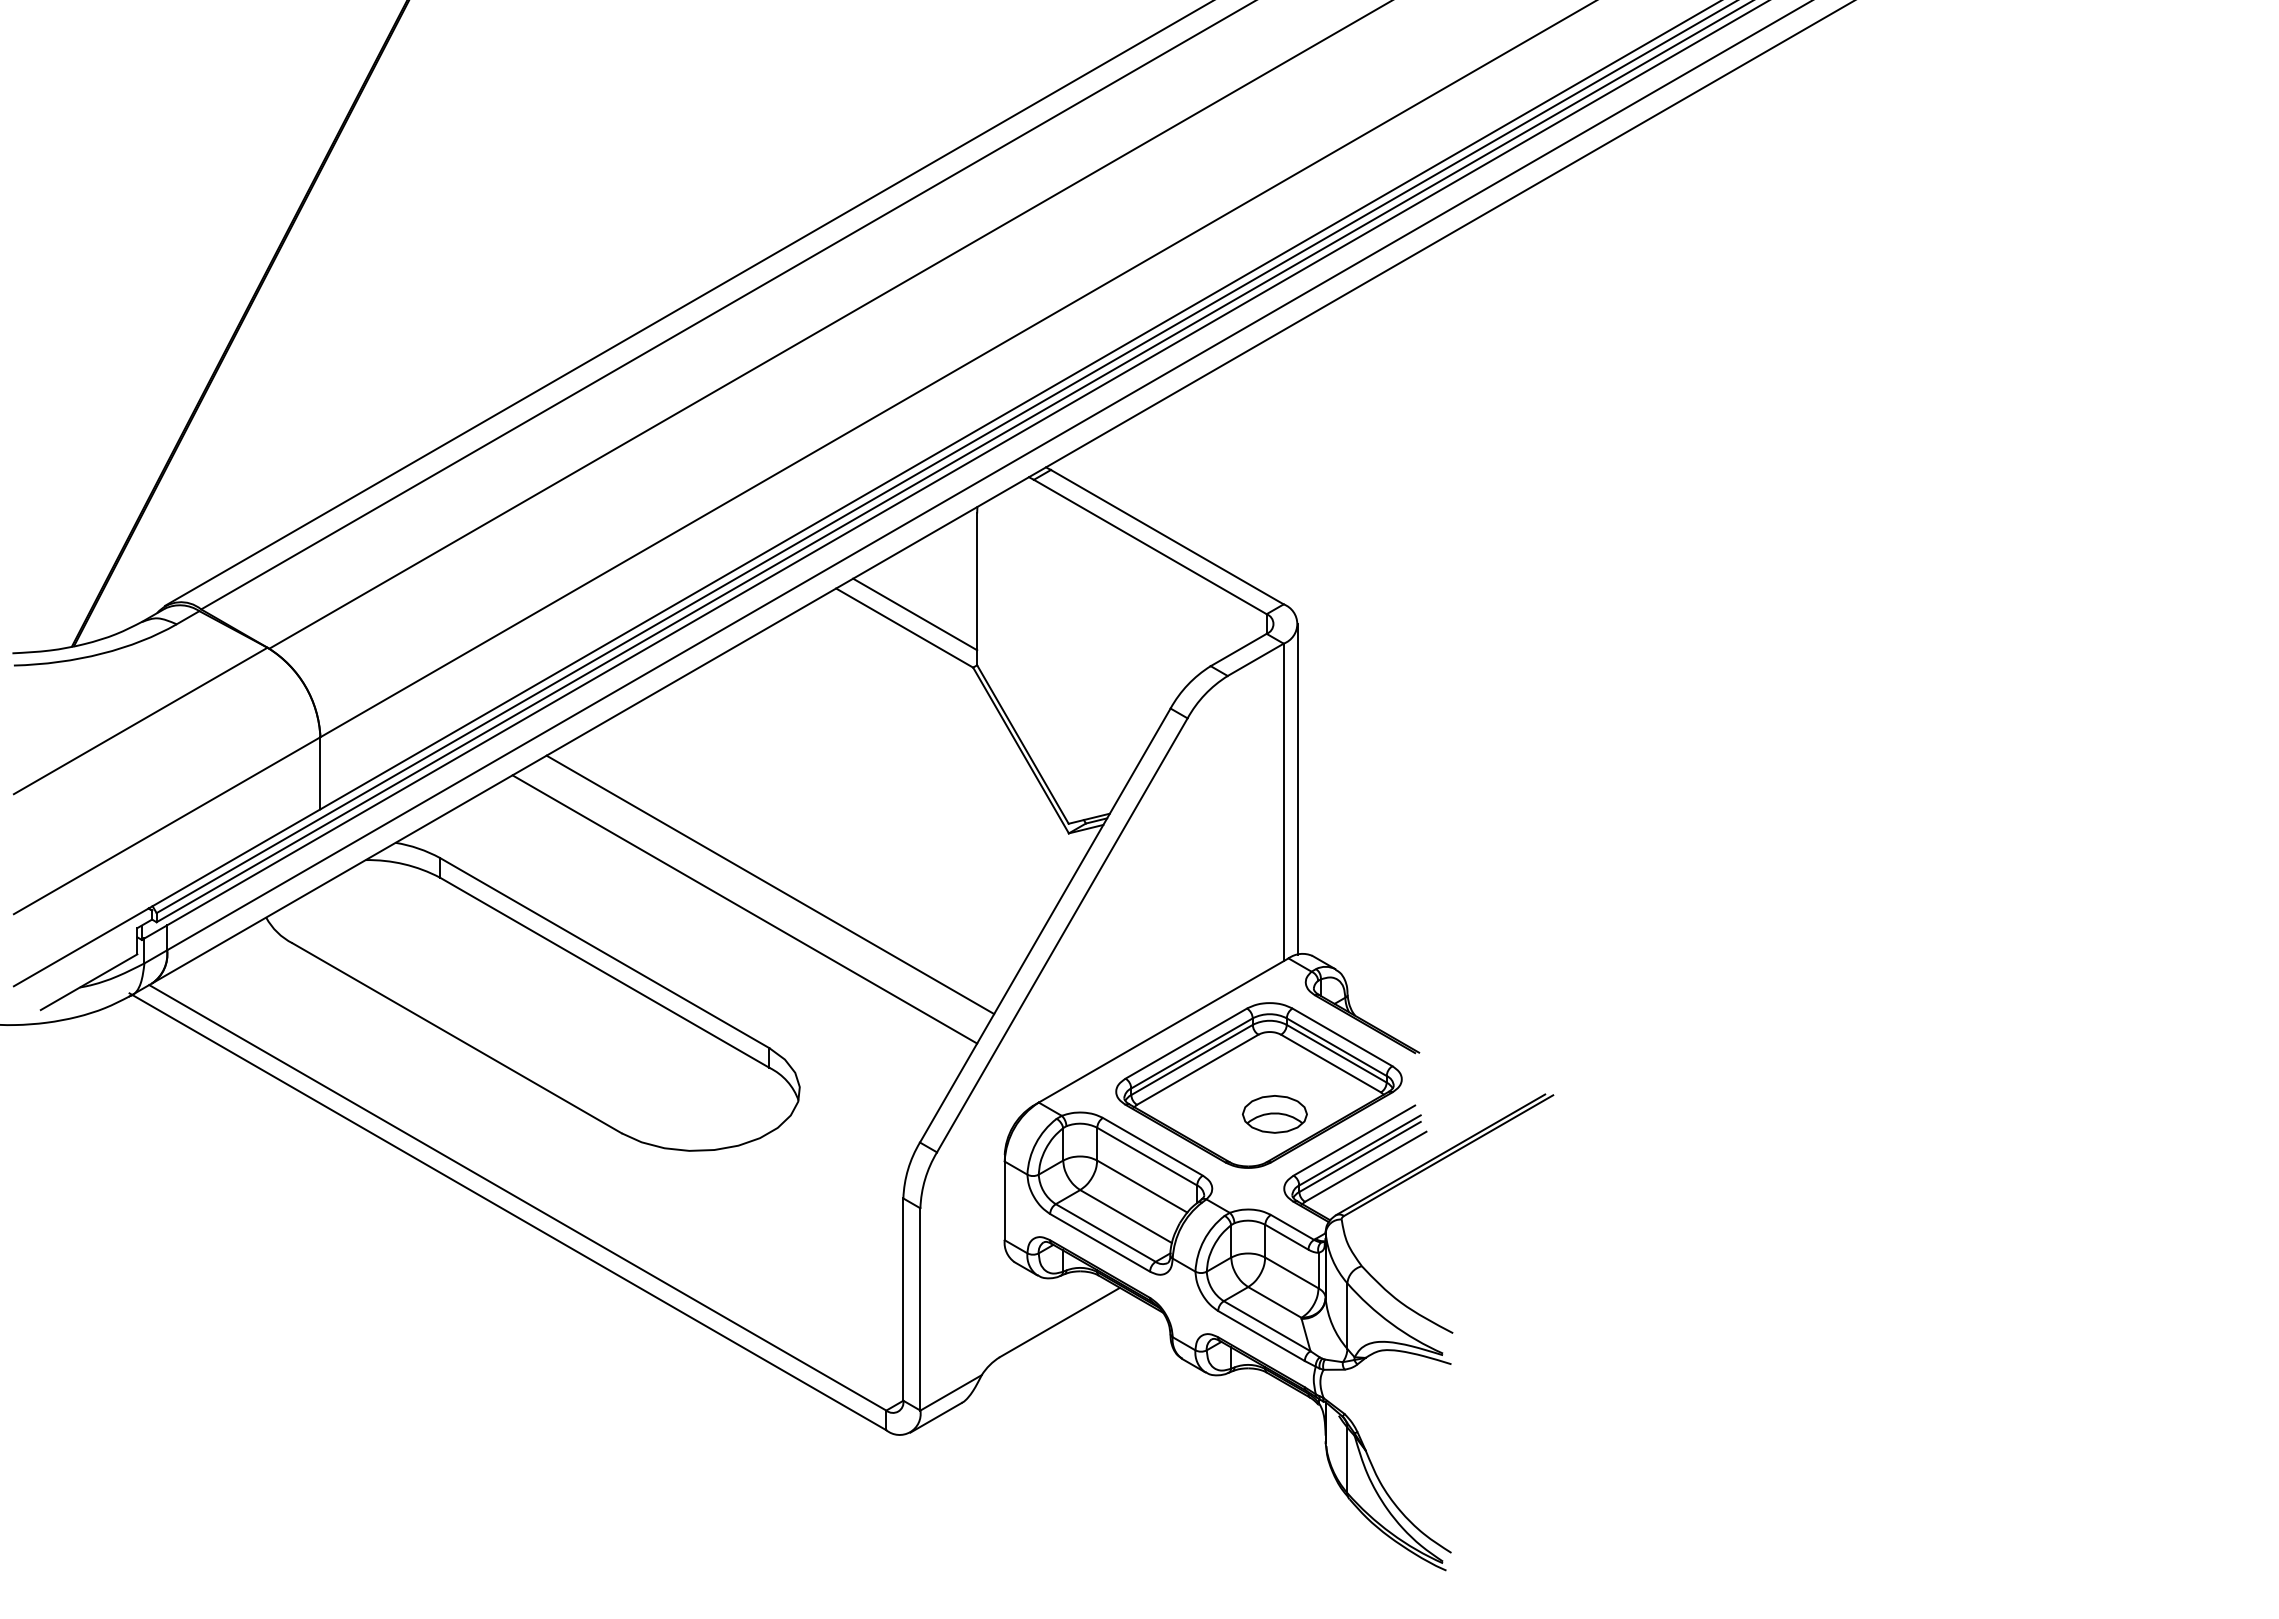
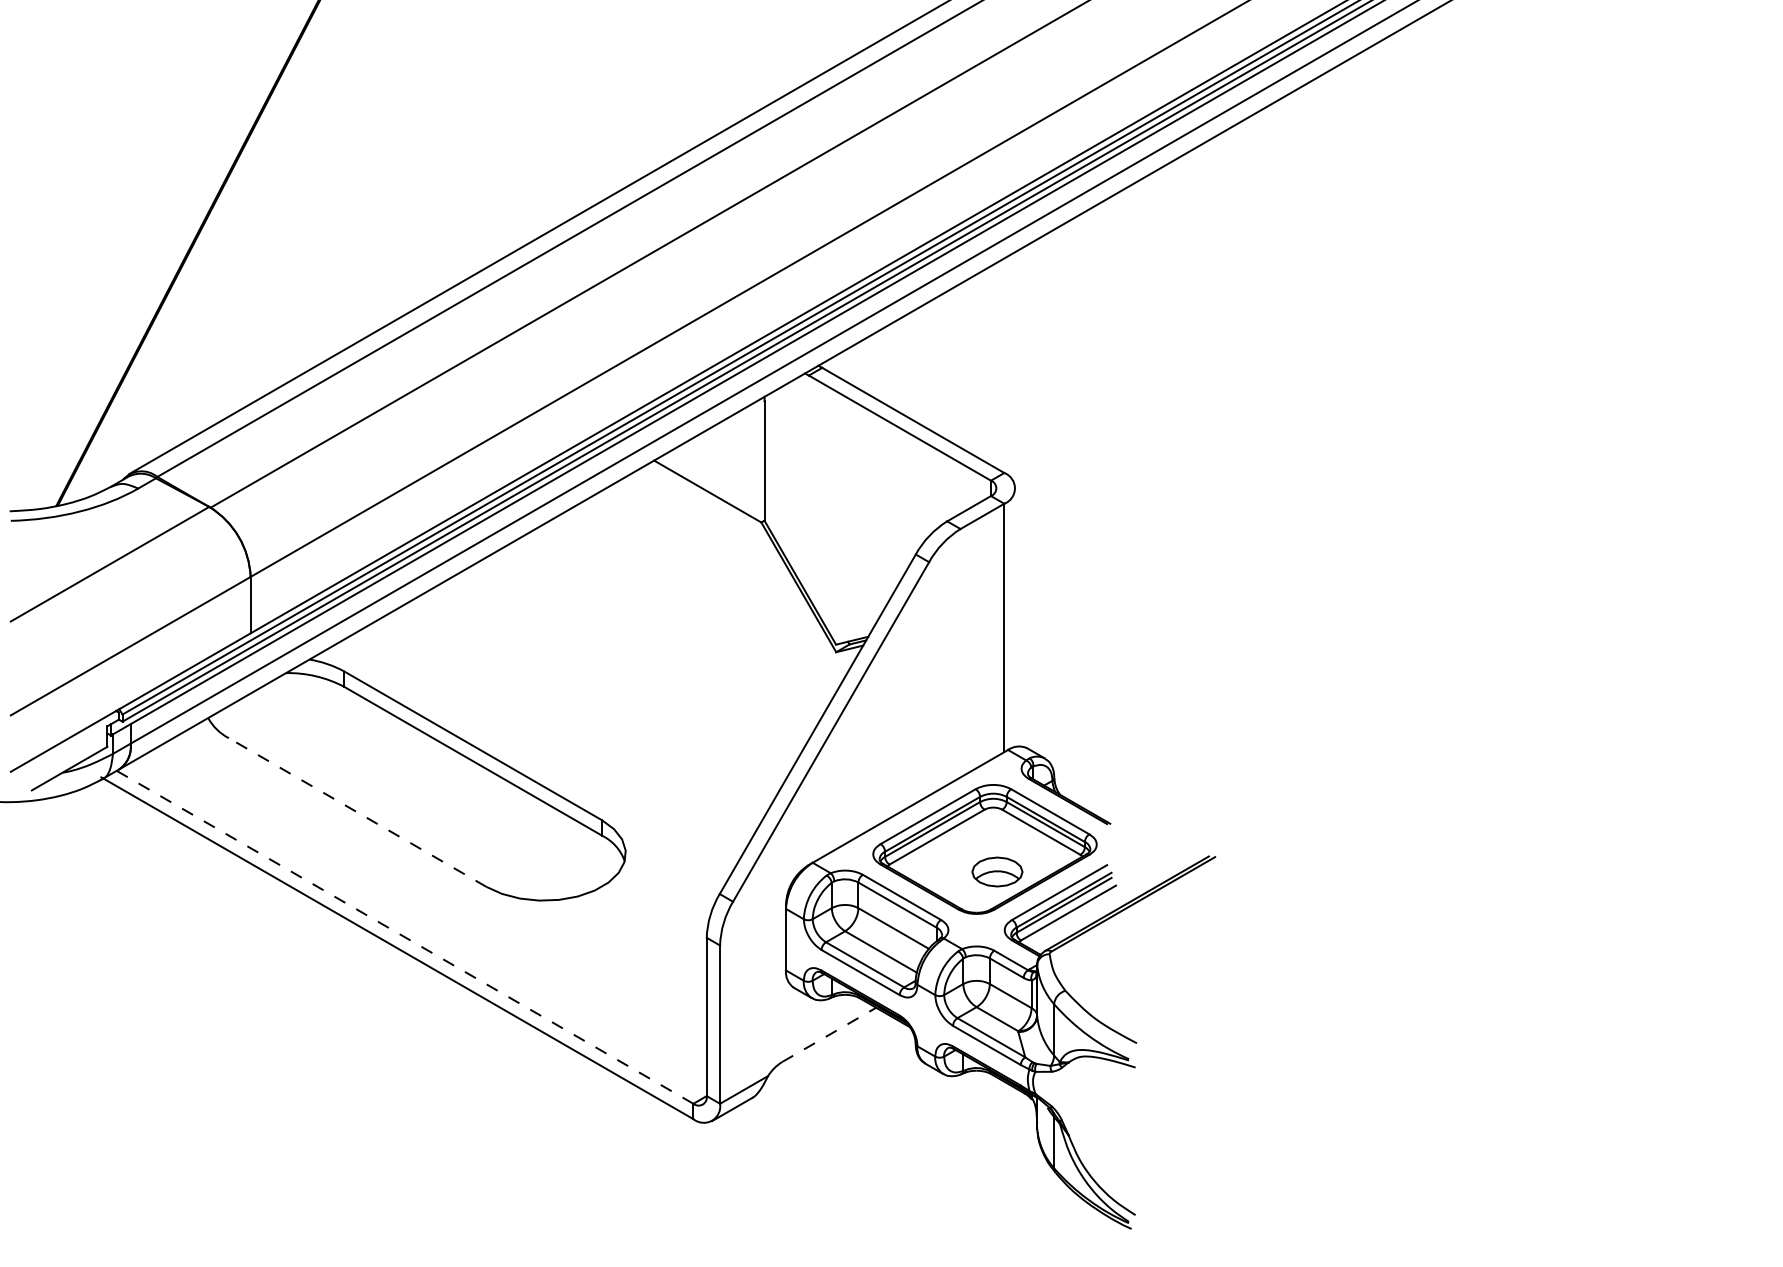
line: (915, 614) -> (716, 480), removed
line: (1297, 789) -> (1015, 617), removed
line: (770, 884) -> (602, 692), removed
line: (744, 909) -> (582, 711), removed
line: (456, 1038) -> (357, 812), solid -> dashed
line: (517, 1197) -> (404, 937), solid -> dashed
line: (1060, 1322) -> (829, 1034), solid -> dashed

